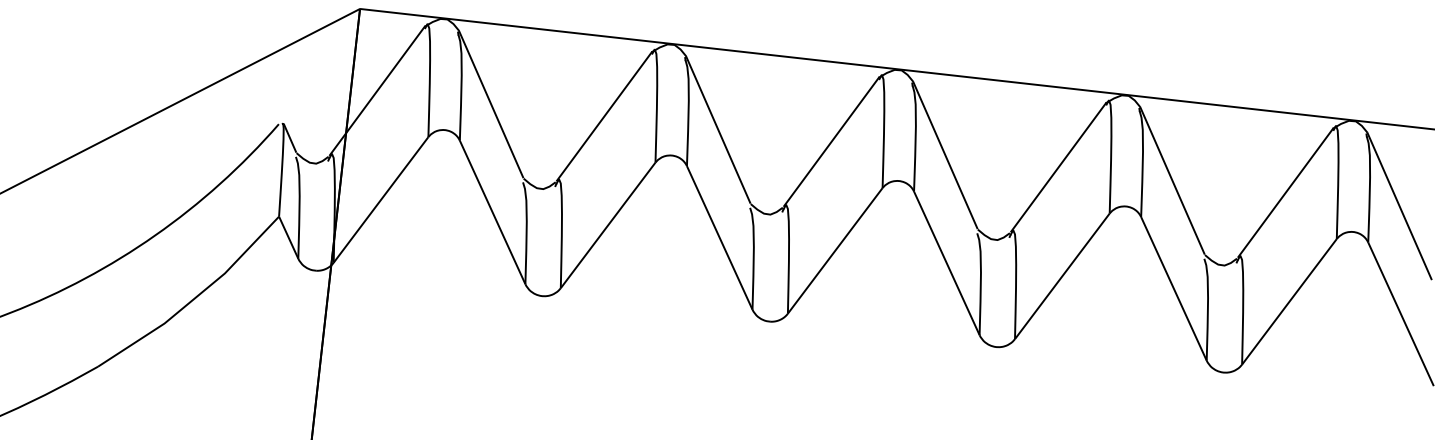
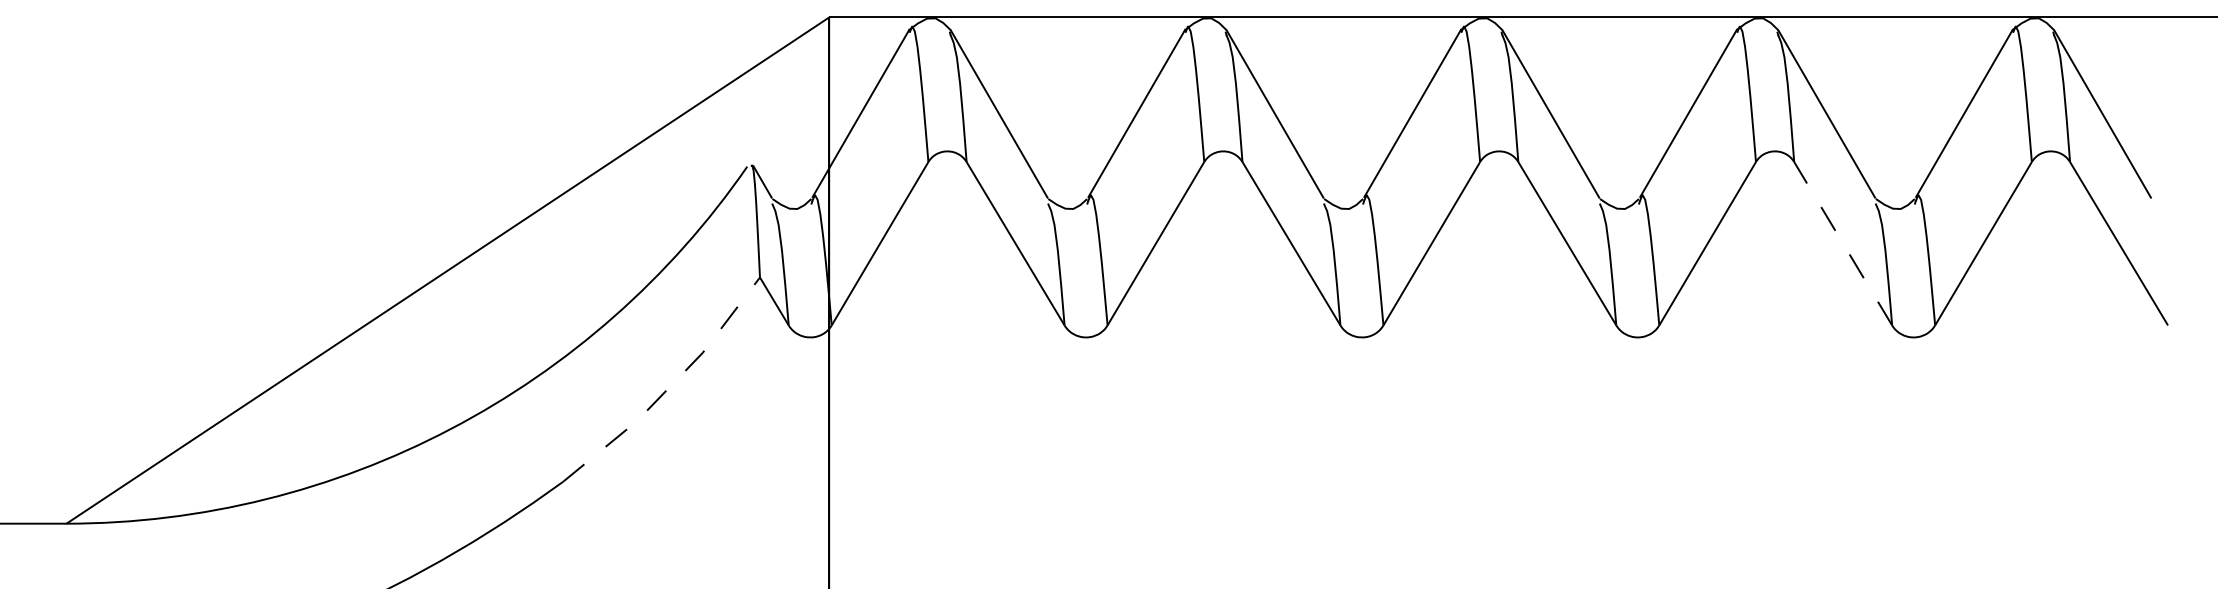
line: (1174, 288) -> (1843, 243), solid -> dashed
line: (194, 298) -> (669, 387), solid -> dashed

